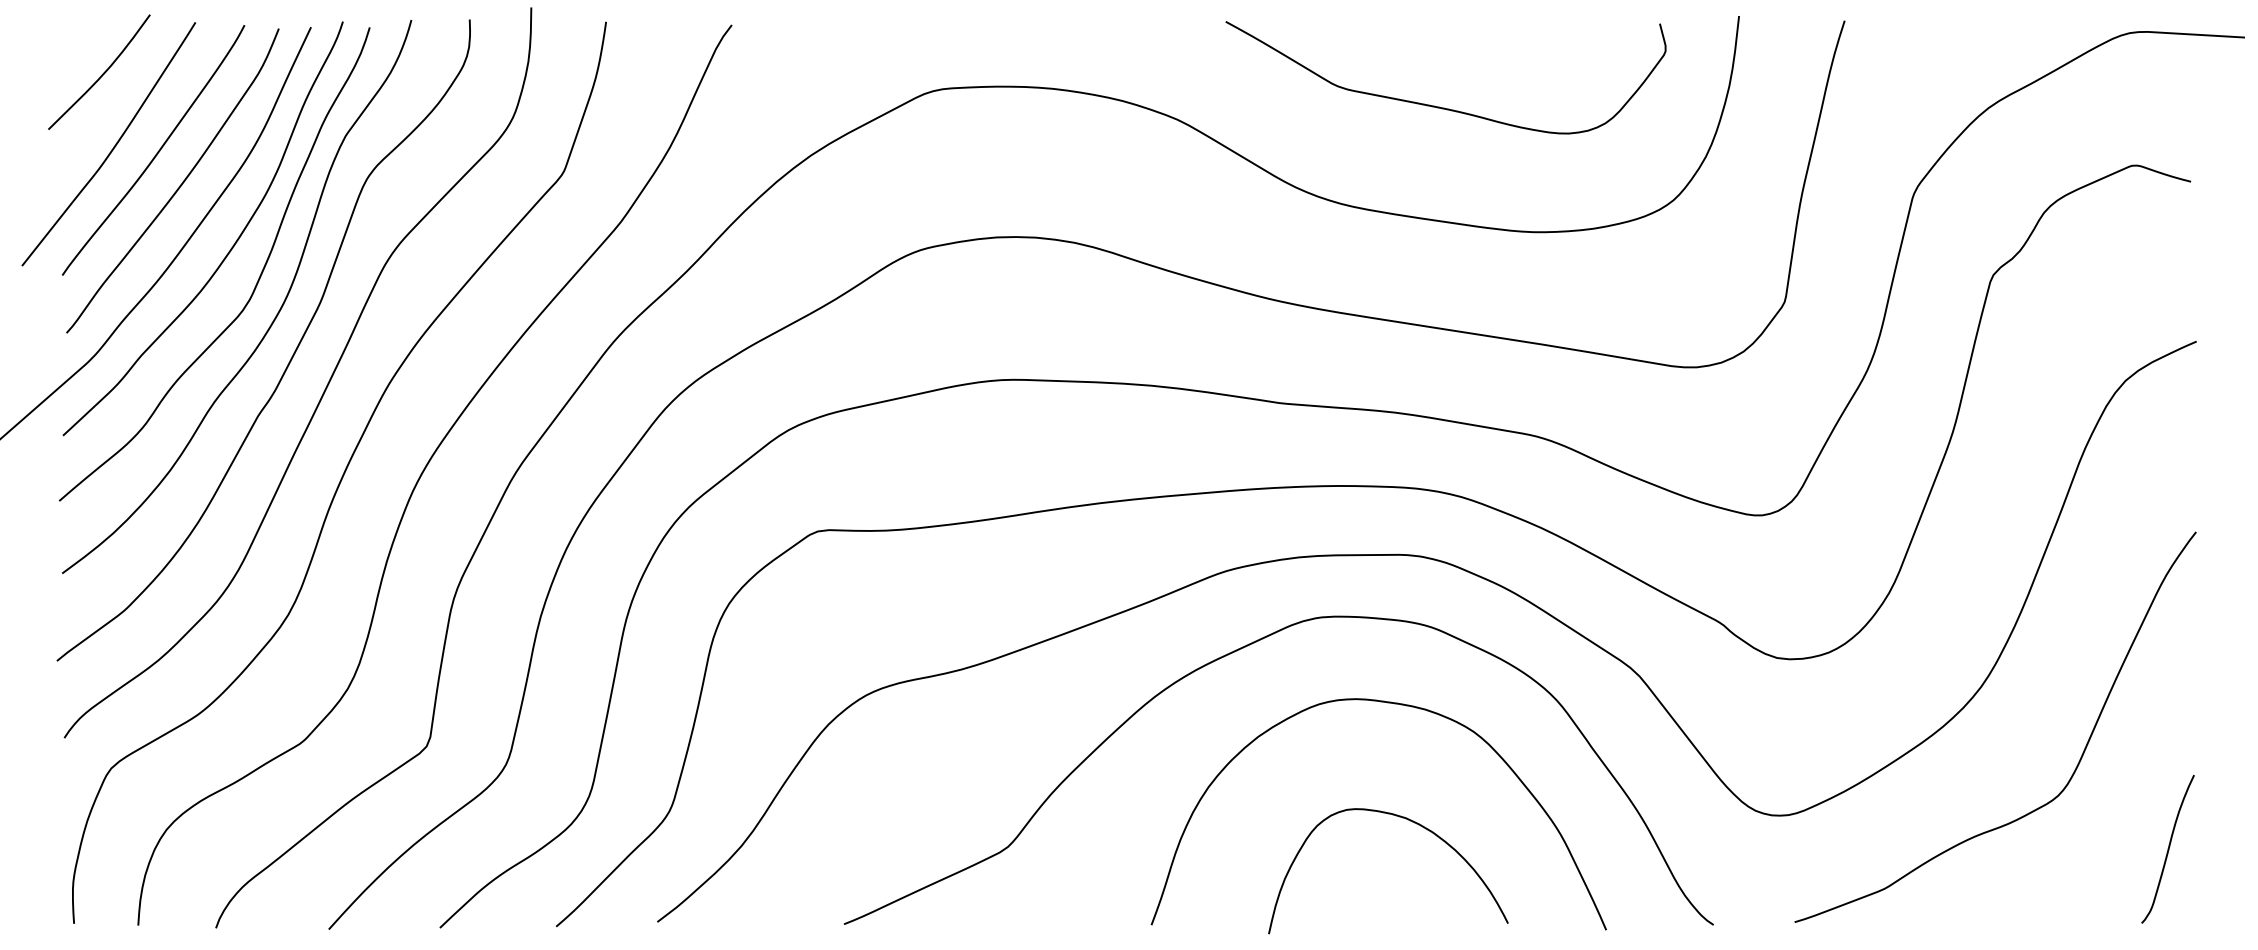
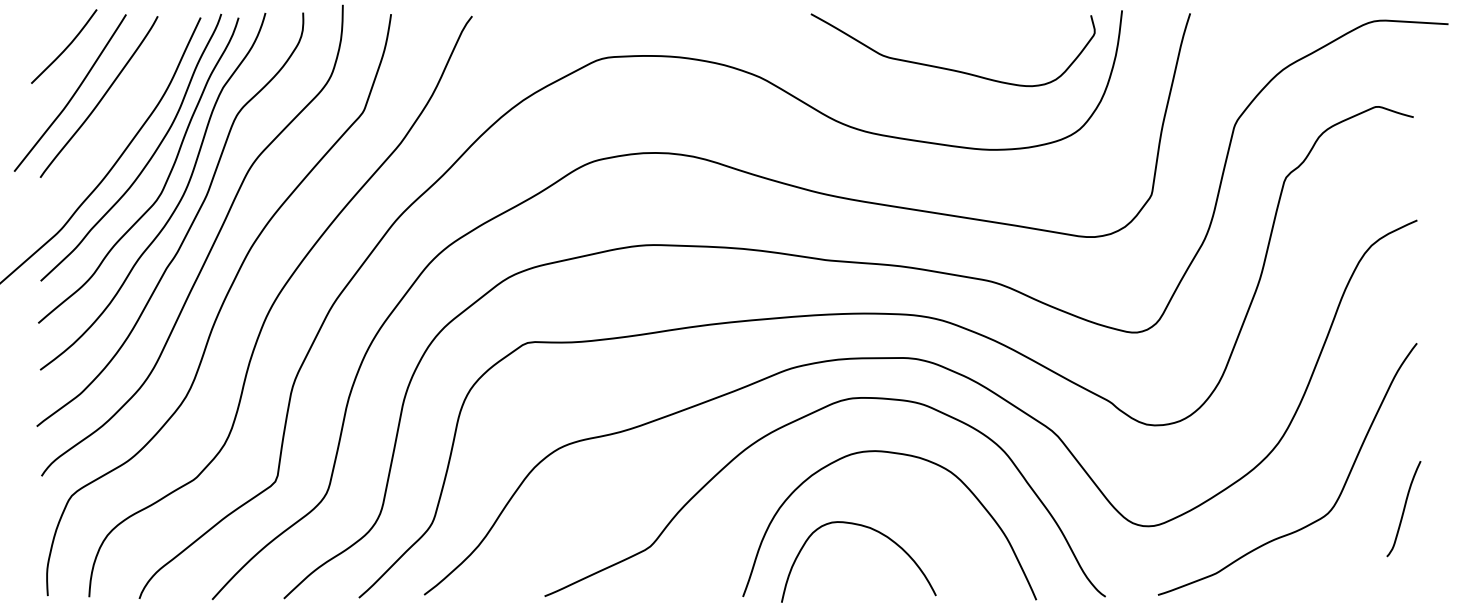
curve: (1440, 106) -> (949, 68), moved
curve: (178, 185) -> (115, 119), removed
curve: (1406, 820) -> (870, 529), moved
curve: (2167, 850) -> (1403, 509), moved

